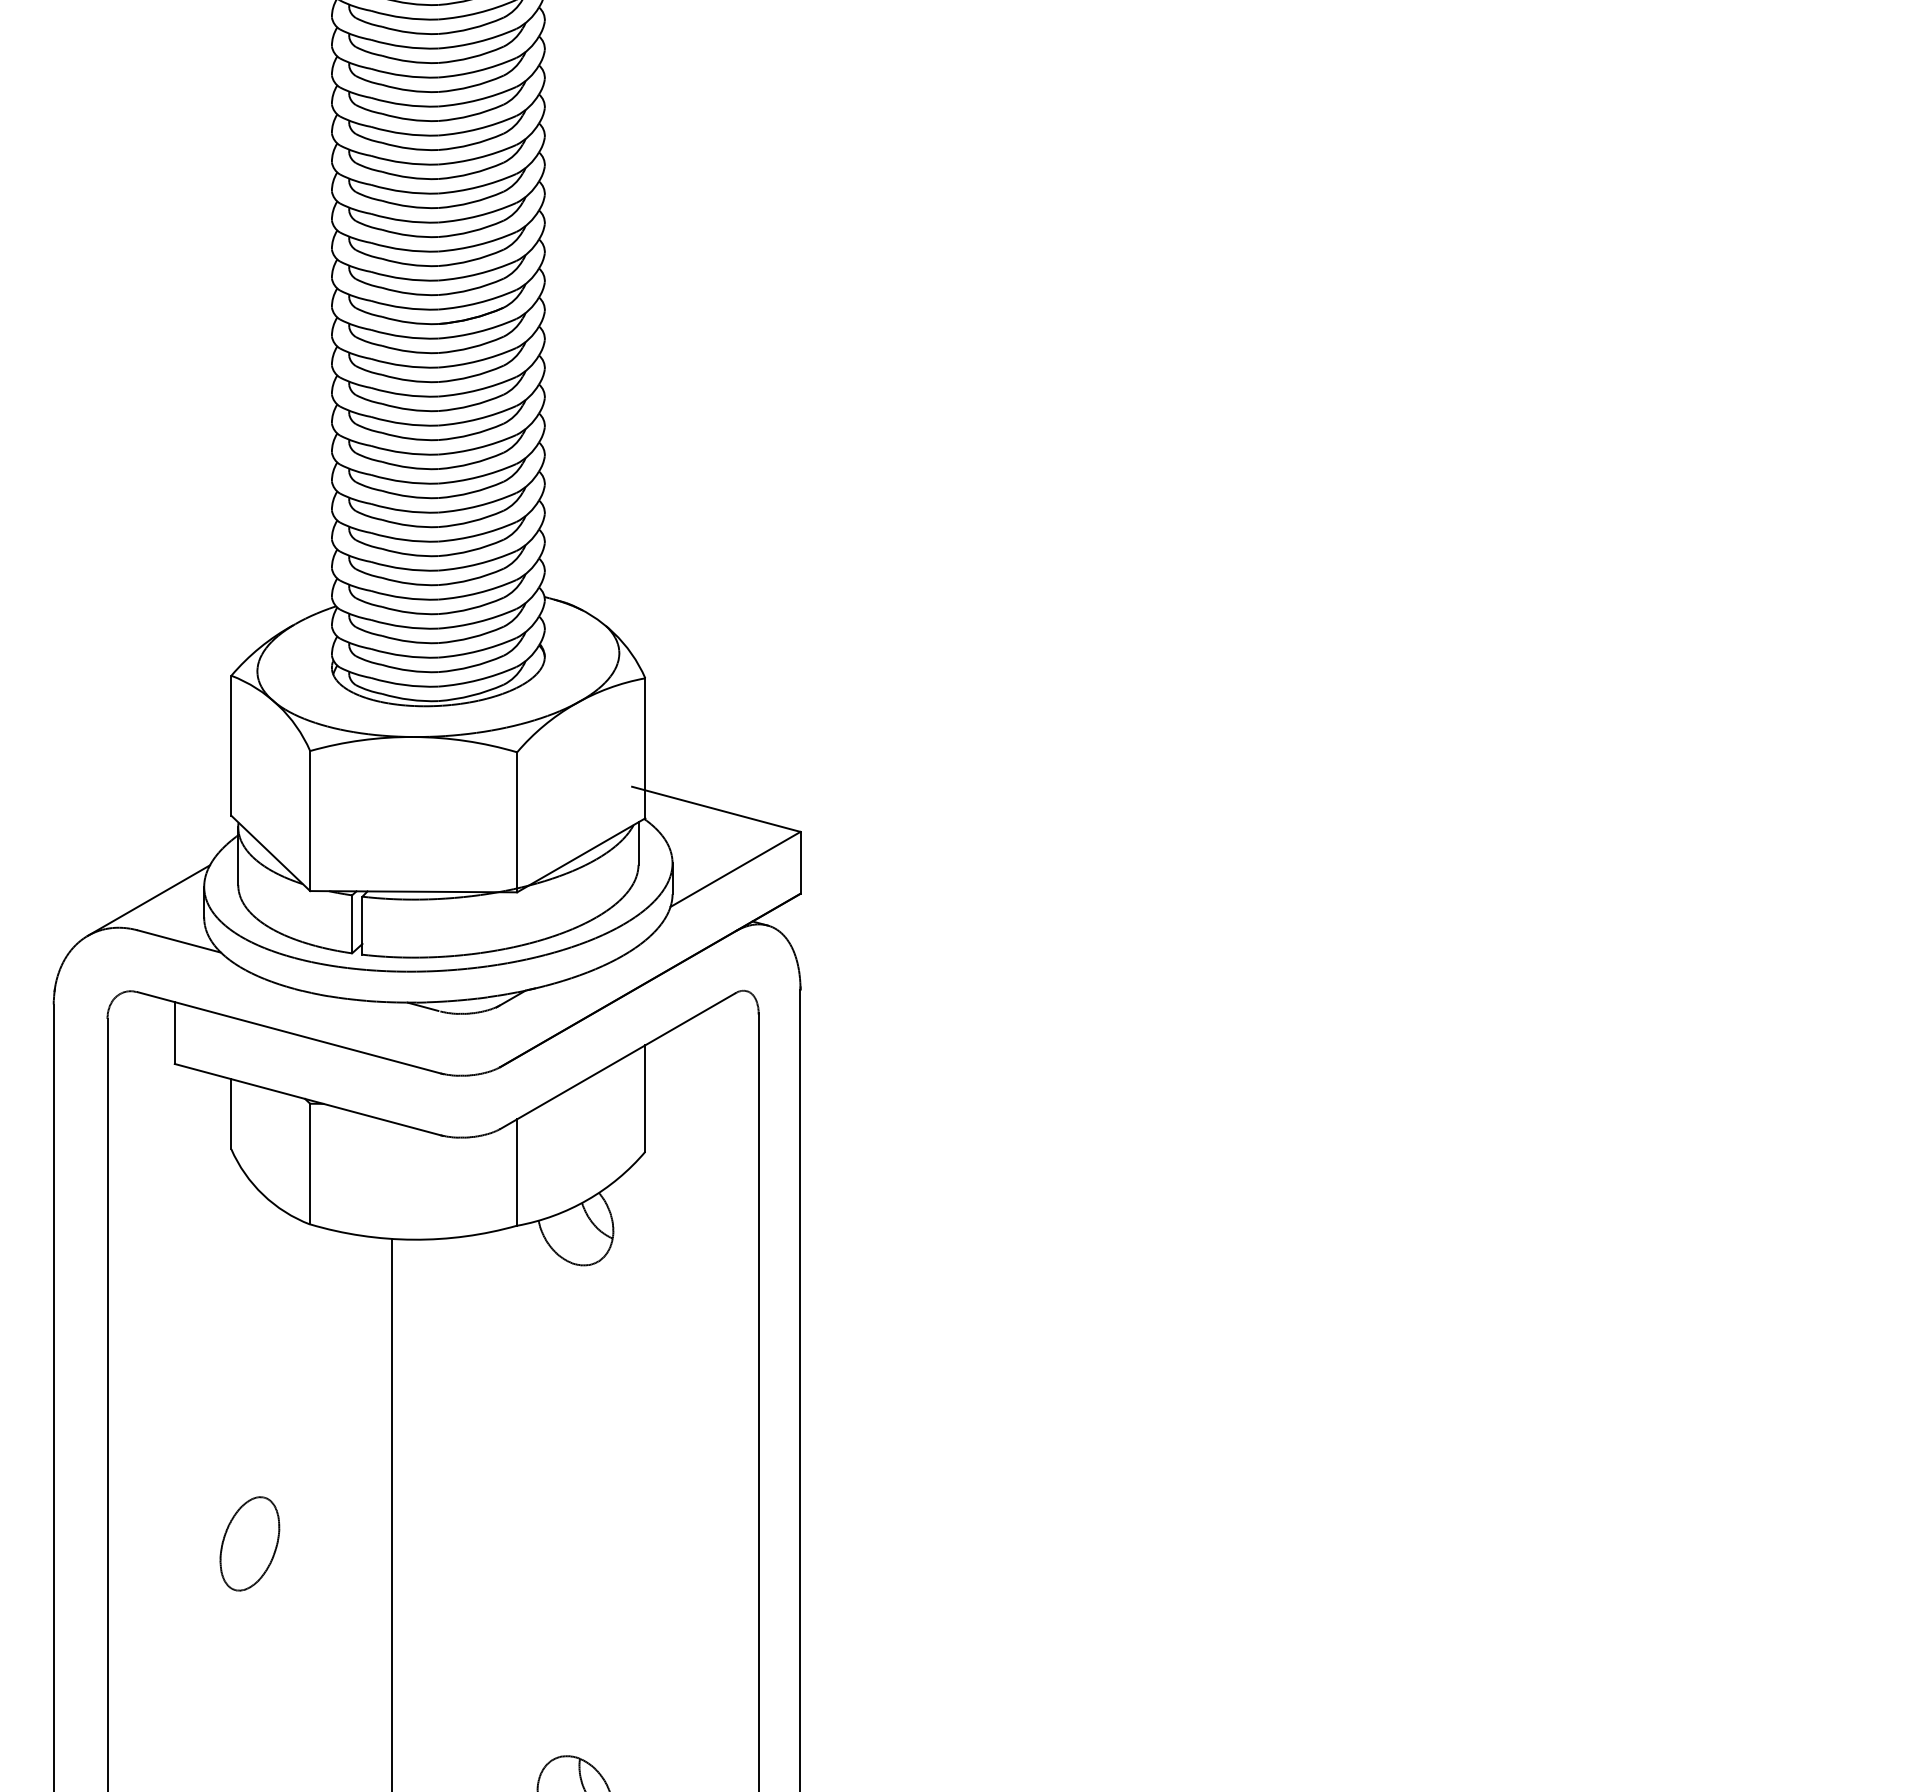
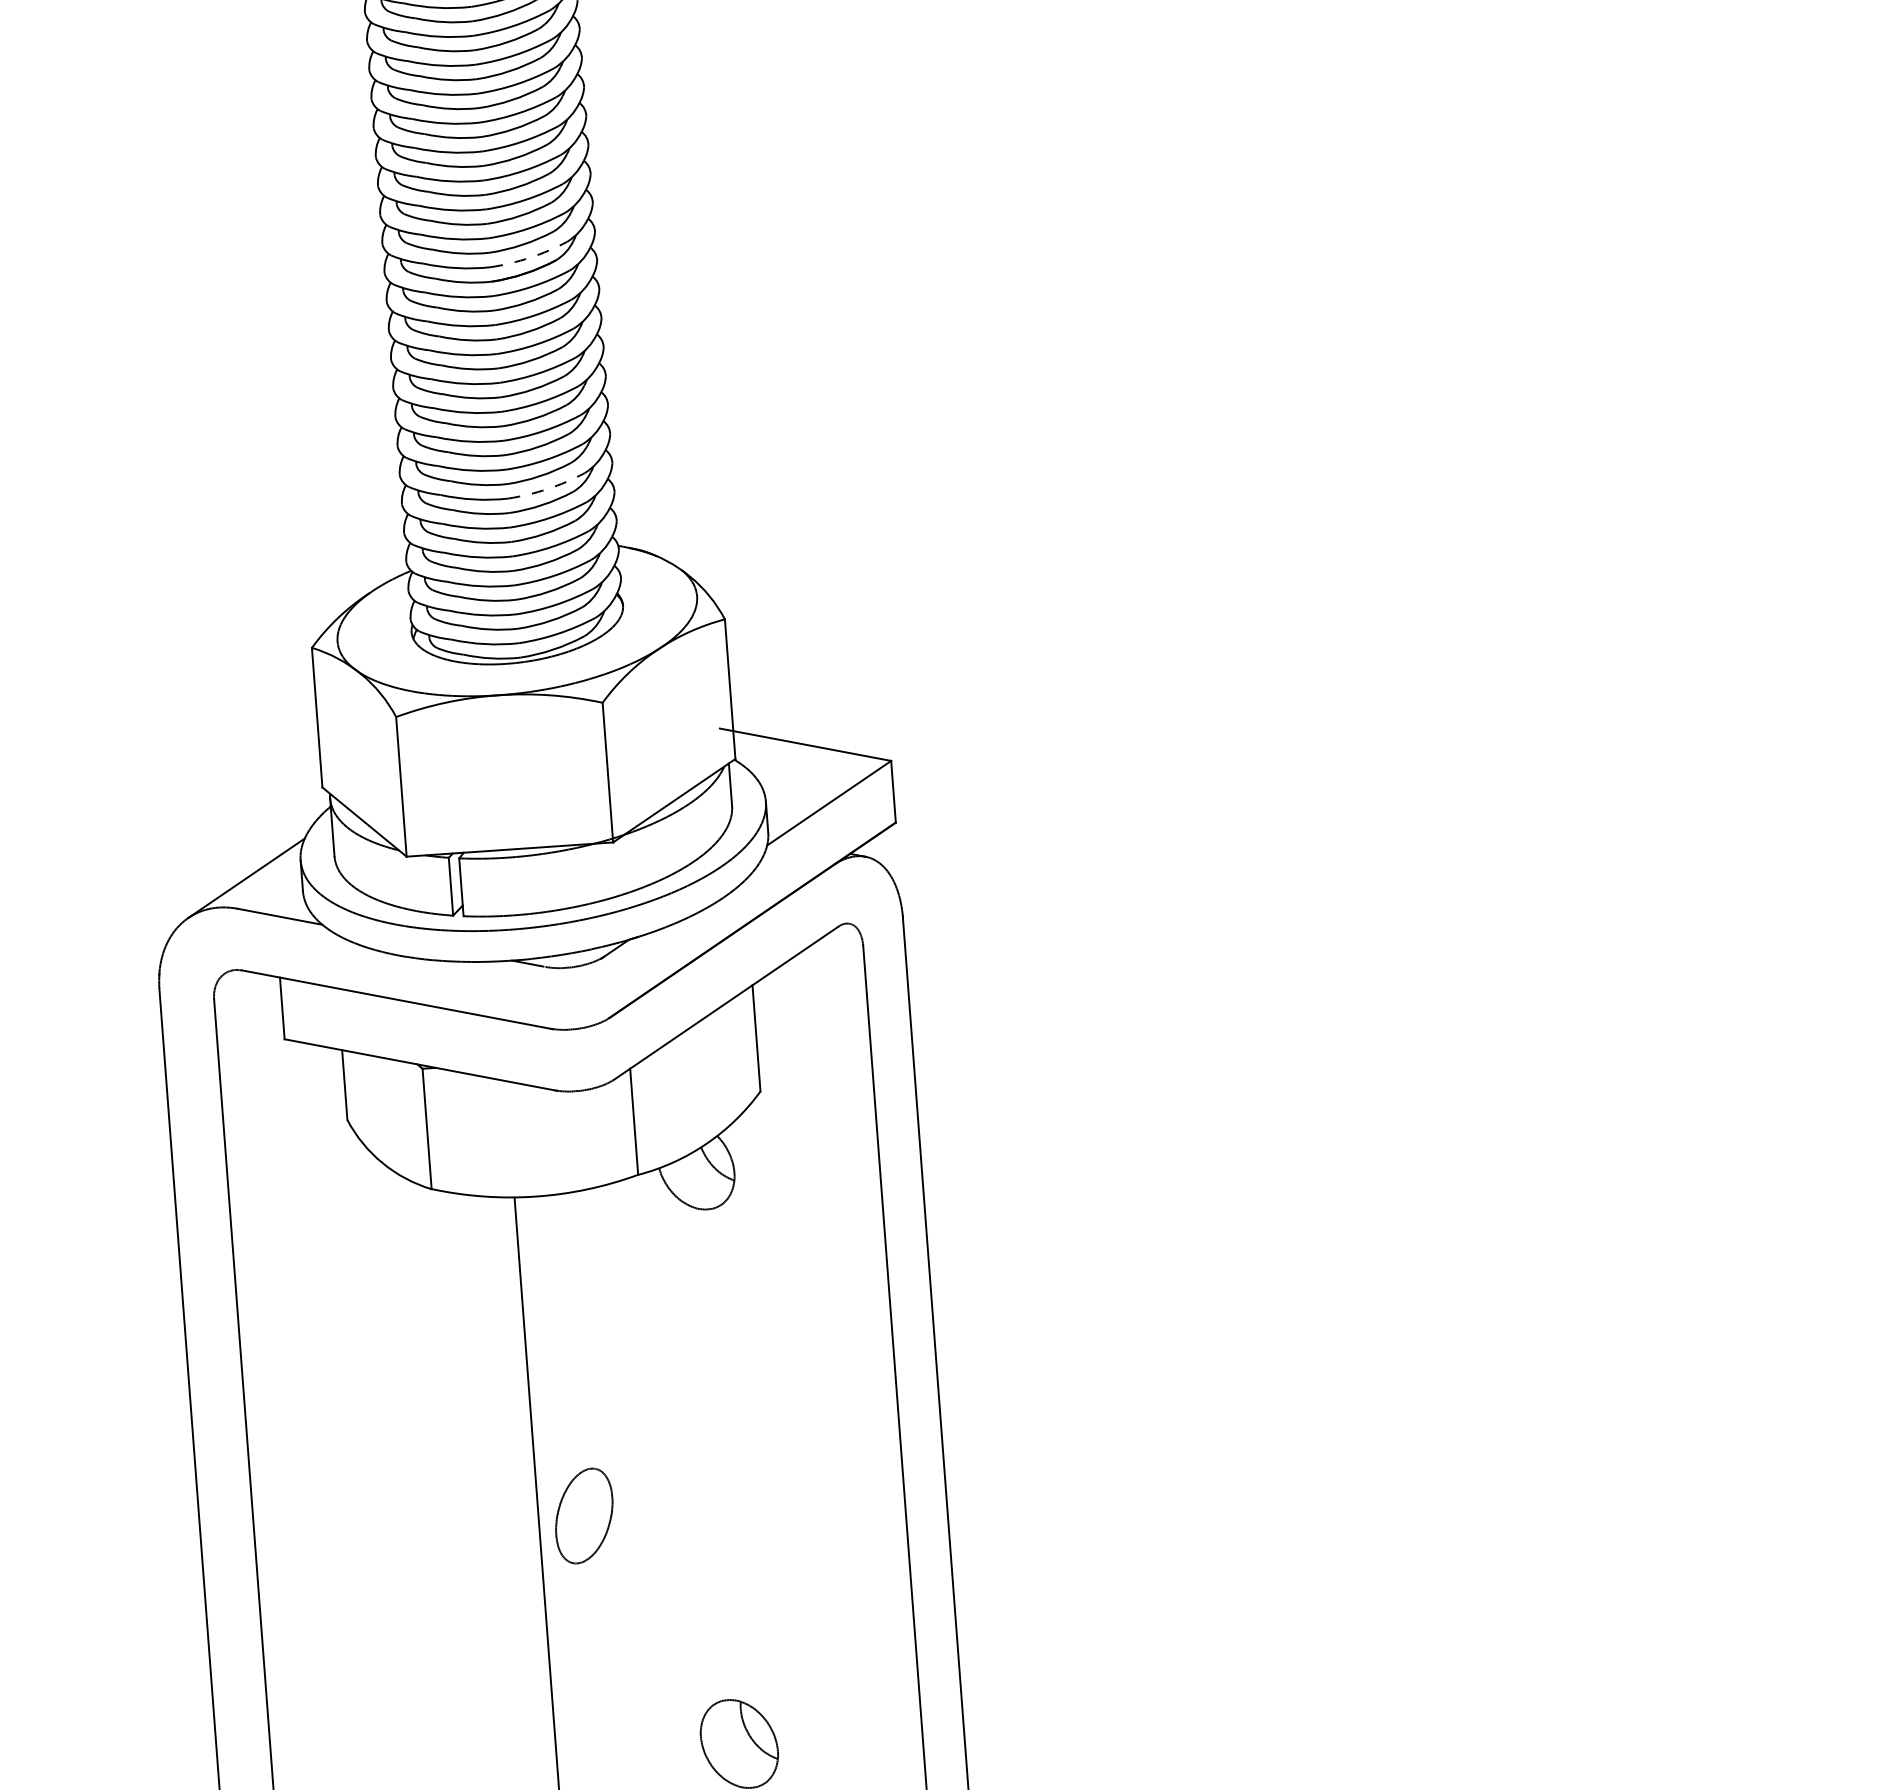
arc: (478, 303) -> (530, 258), solid -> dashed
arc: (478, 535) -> (547, 489), solid -> dashed
part: (249, 1543) -> (583, 1515), moved

